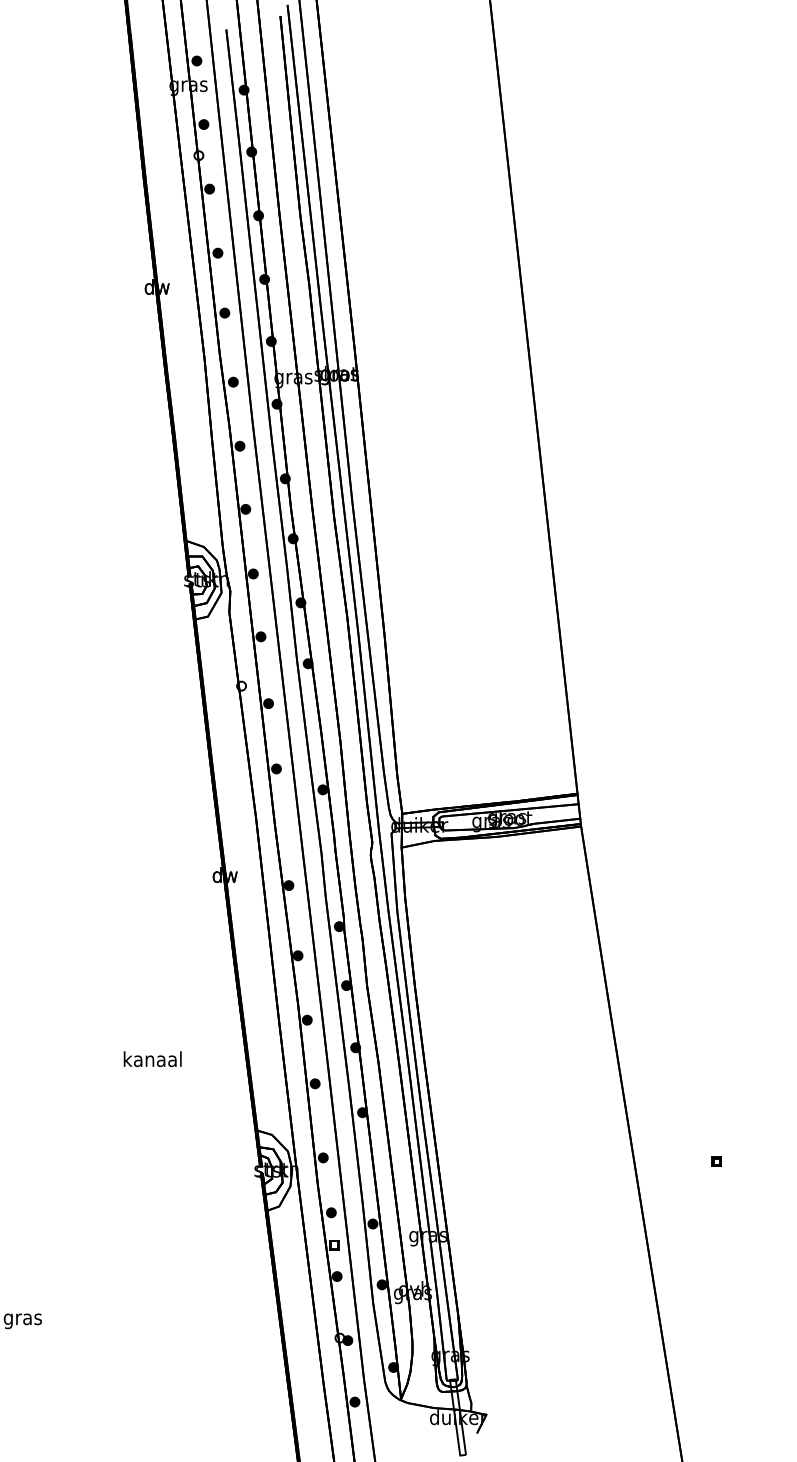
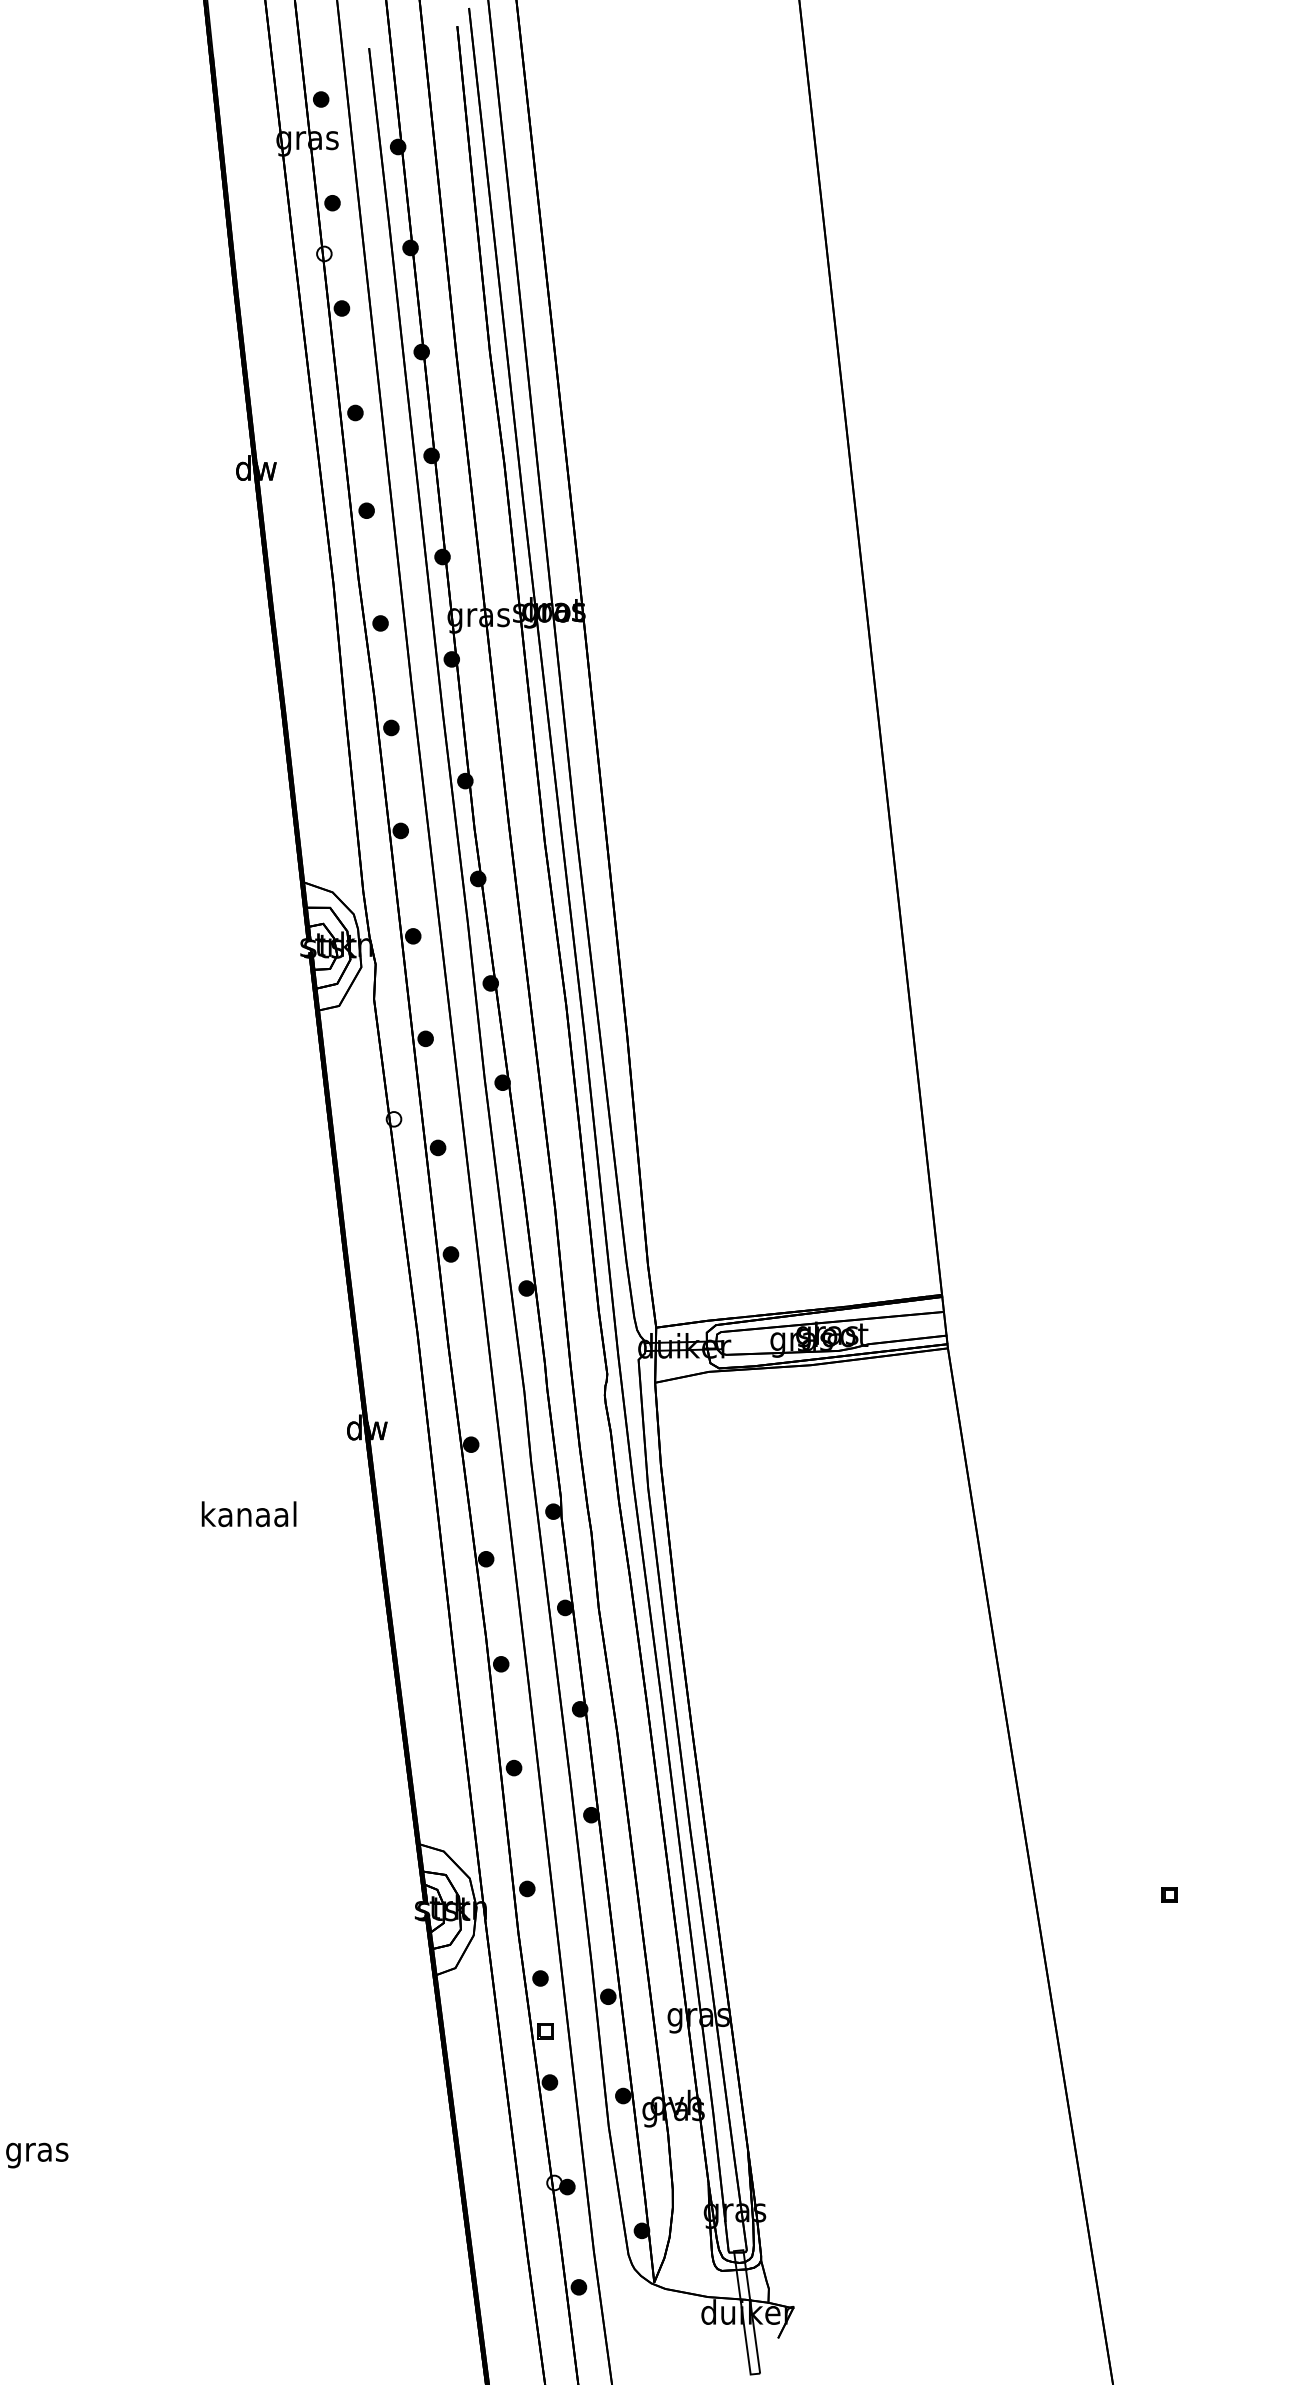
text: (152, 1059) -> (248, 1514), moved

